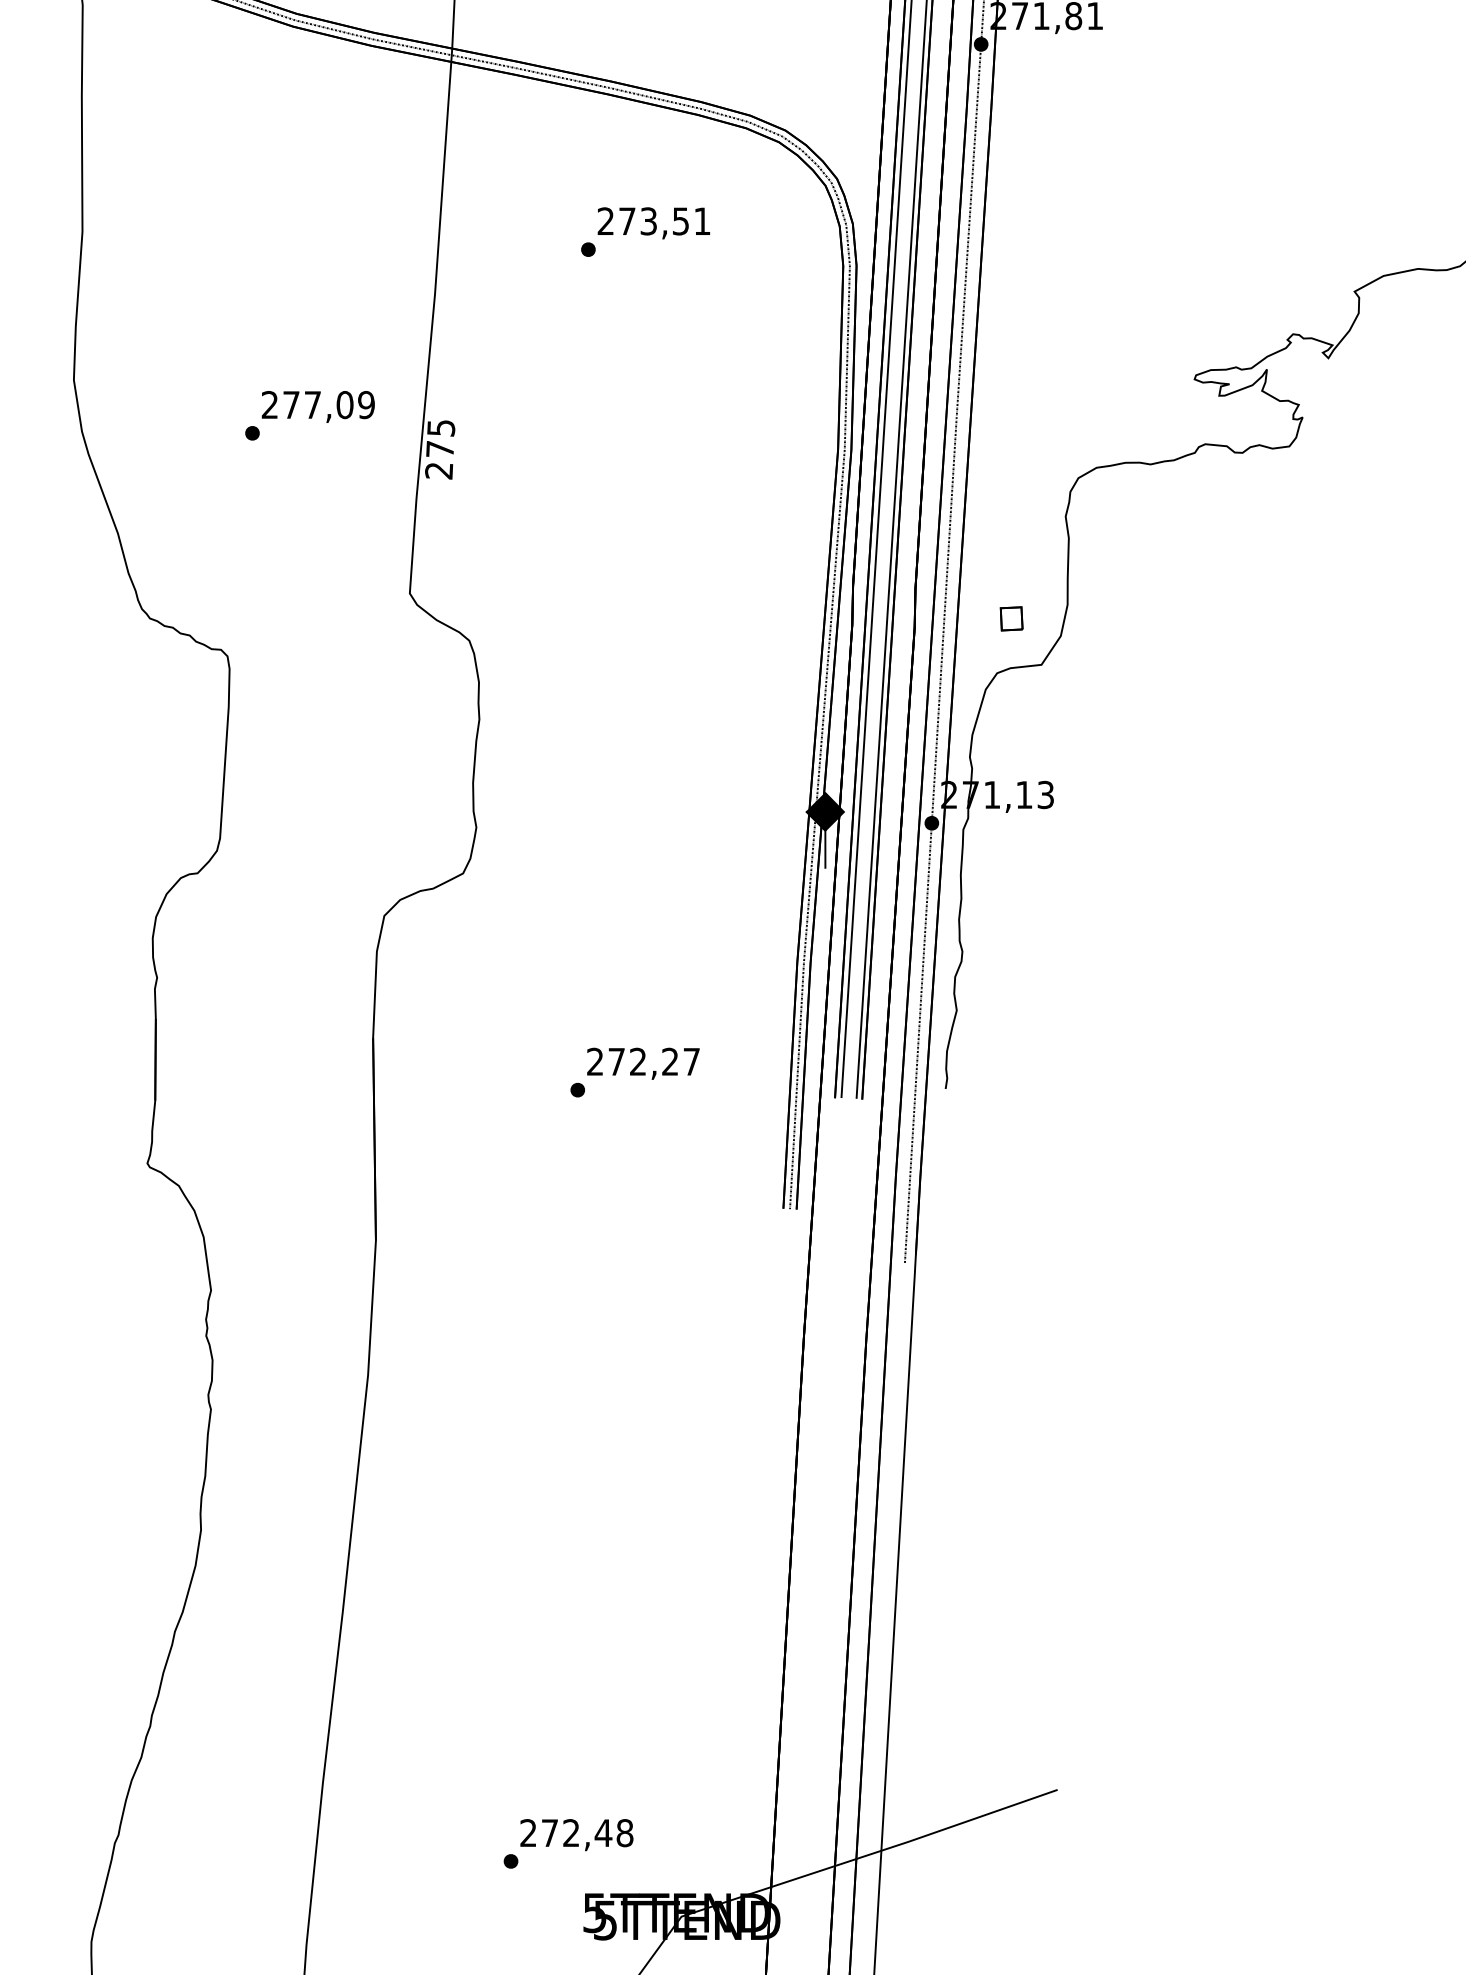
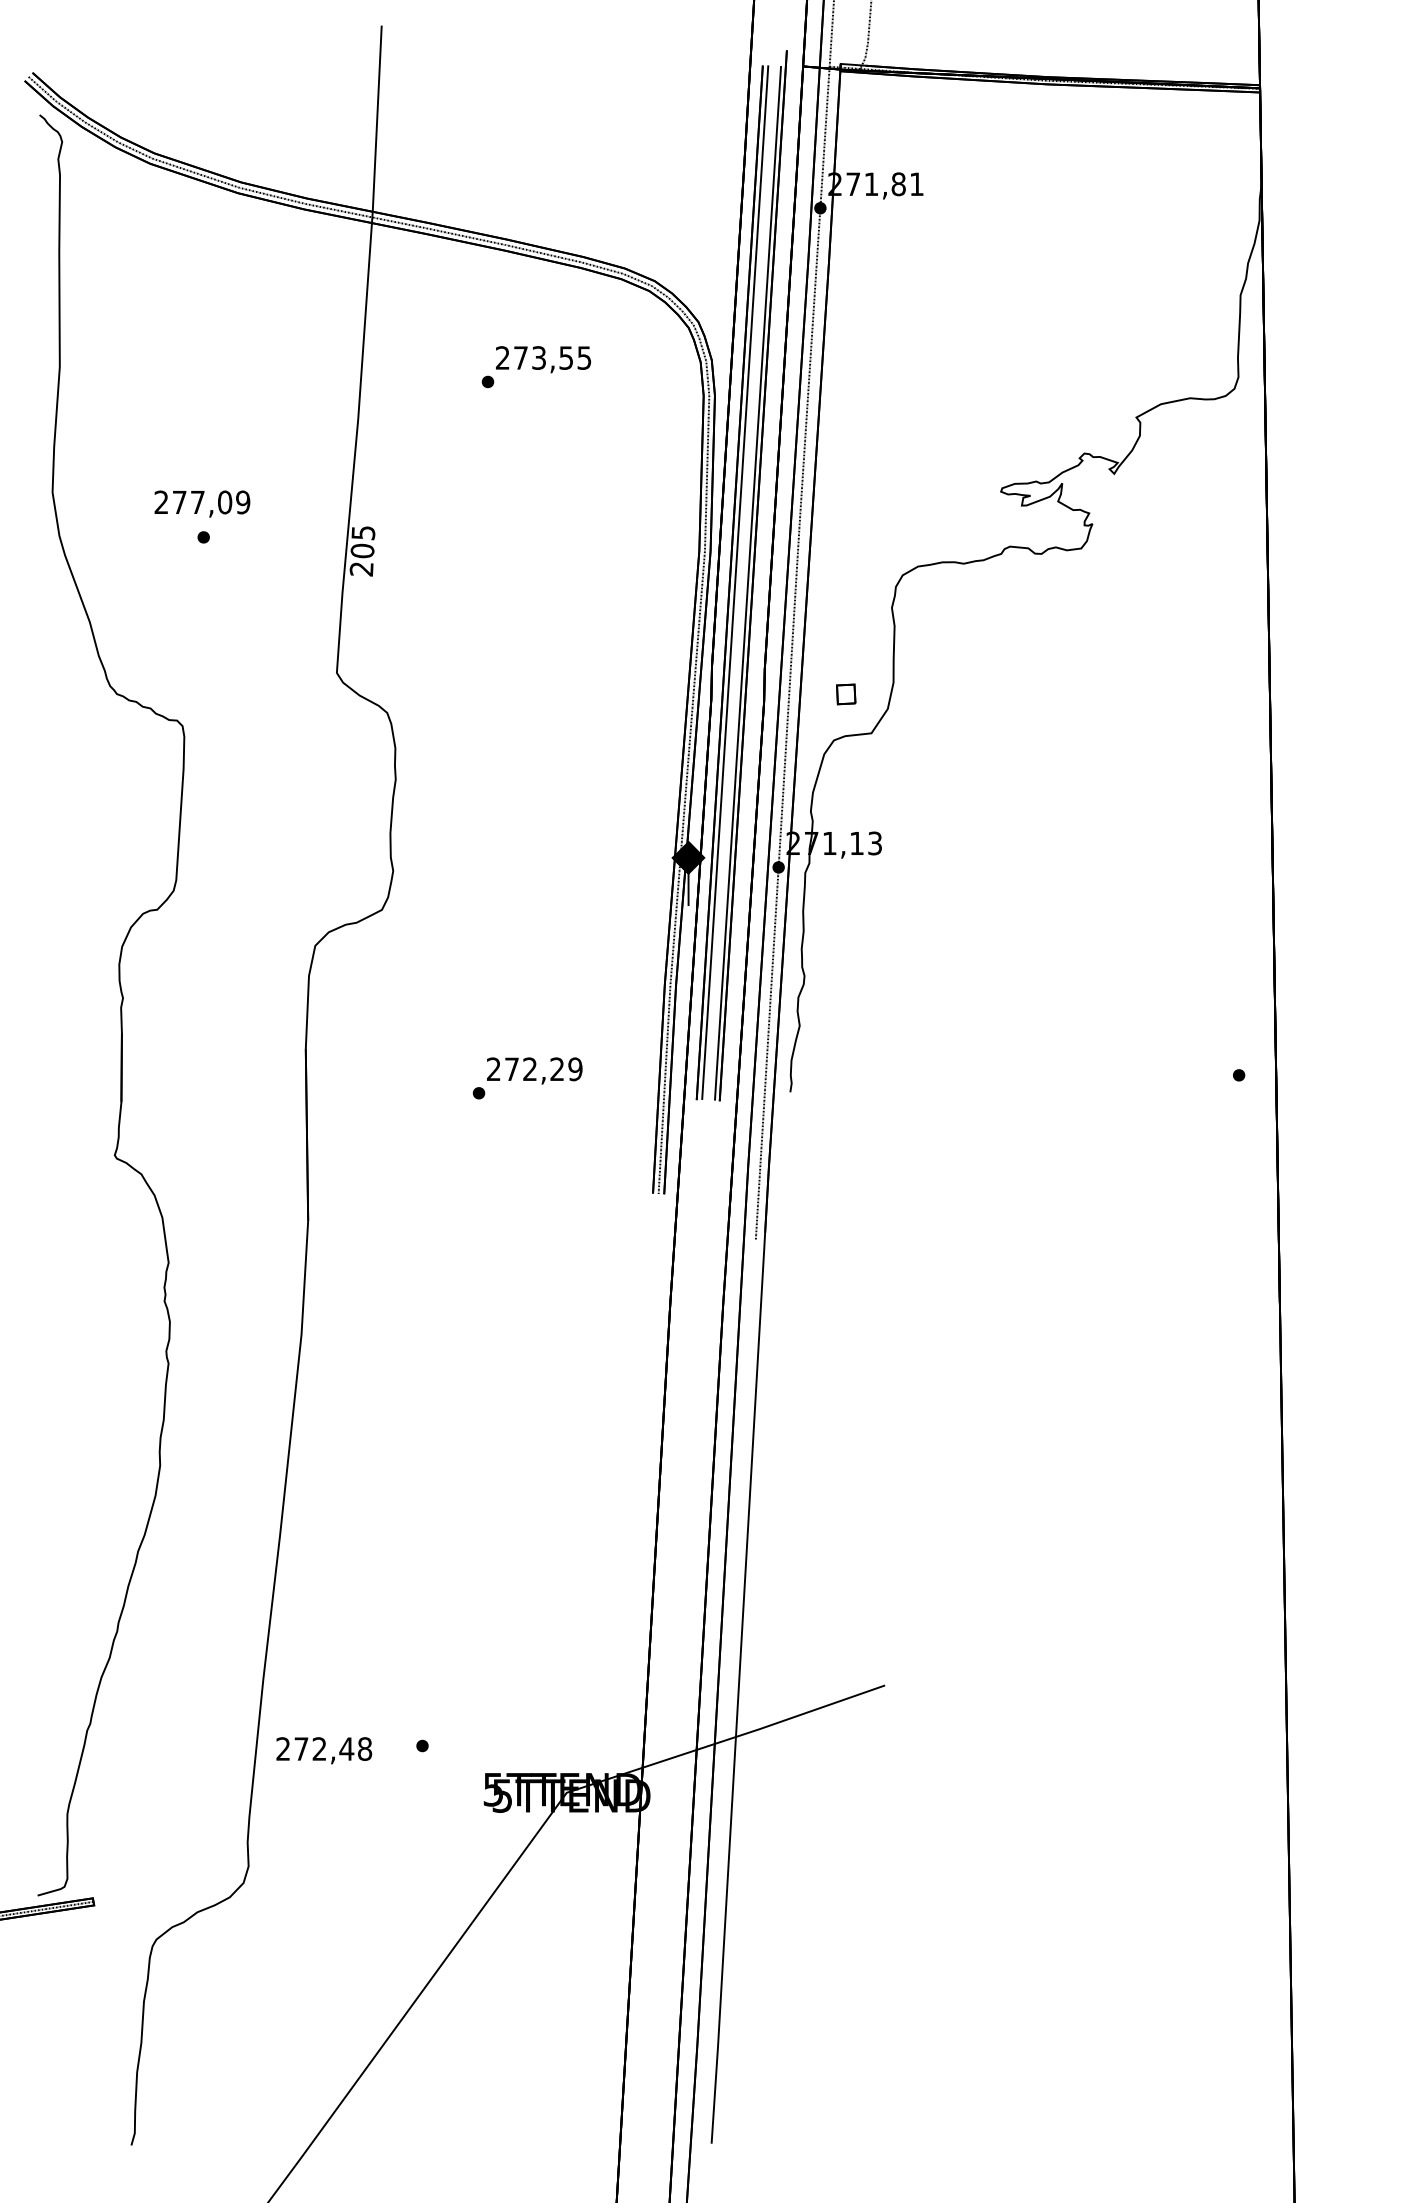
text: (702, 220) -> (584, 357), 273,51 -> 273,55
text: (318, 406) -> (202, 503), moved
text: (440, 448) -> (362, 550), 275 -> 205
text: (691, 1062) -> (575, 1069), 272,27 -> 272,29
text: (577, 1834) -> (324, 1750), moved

